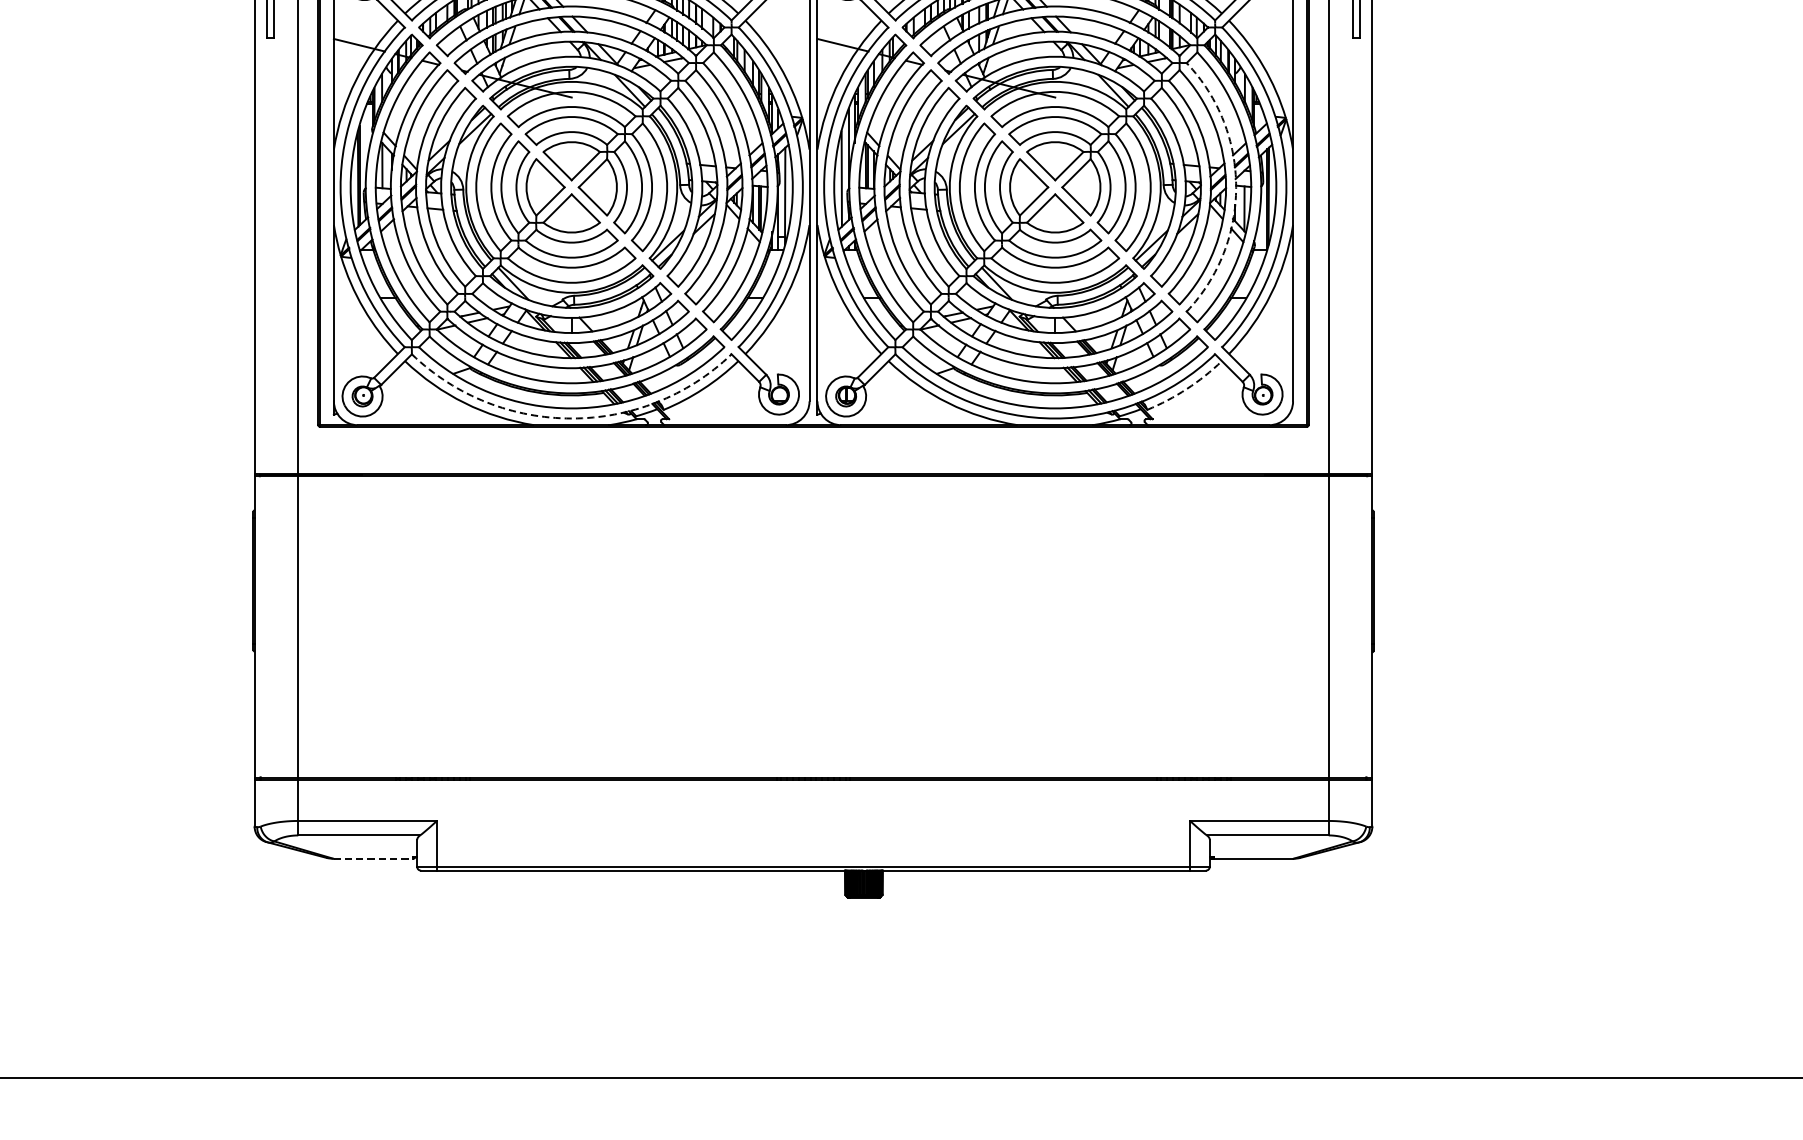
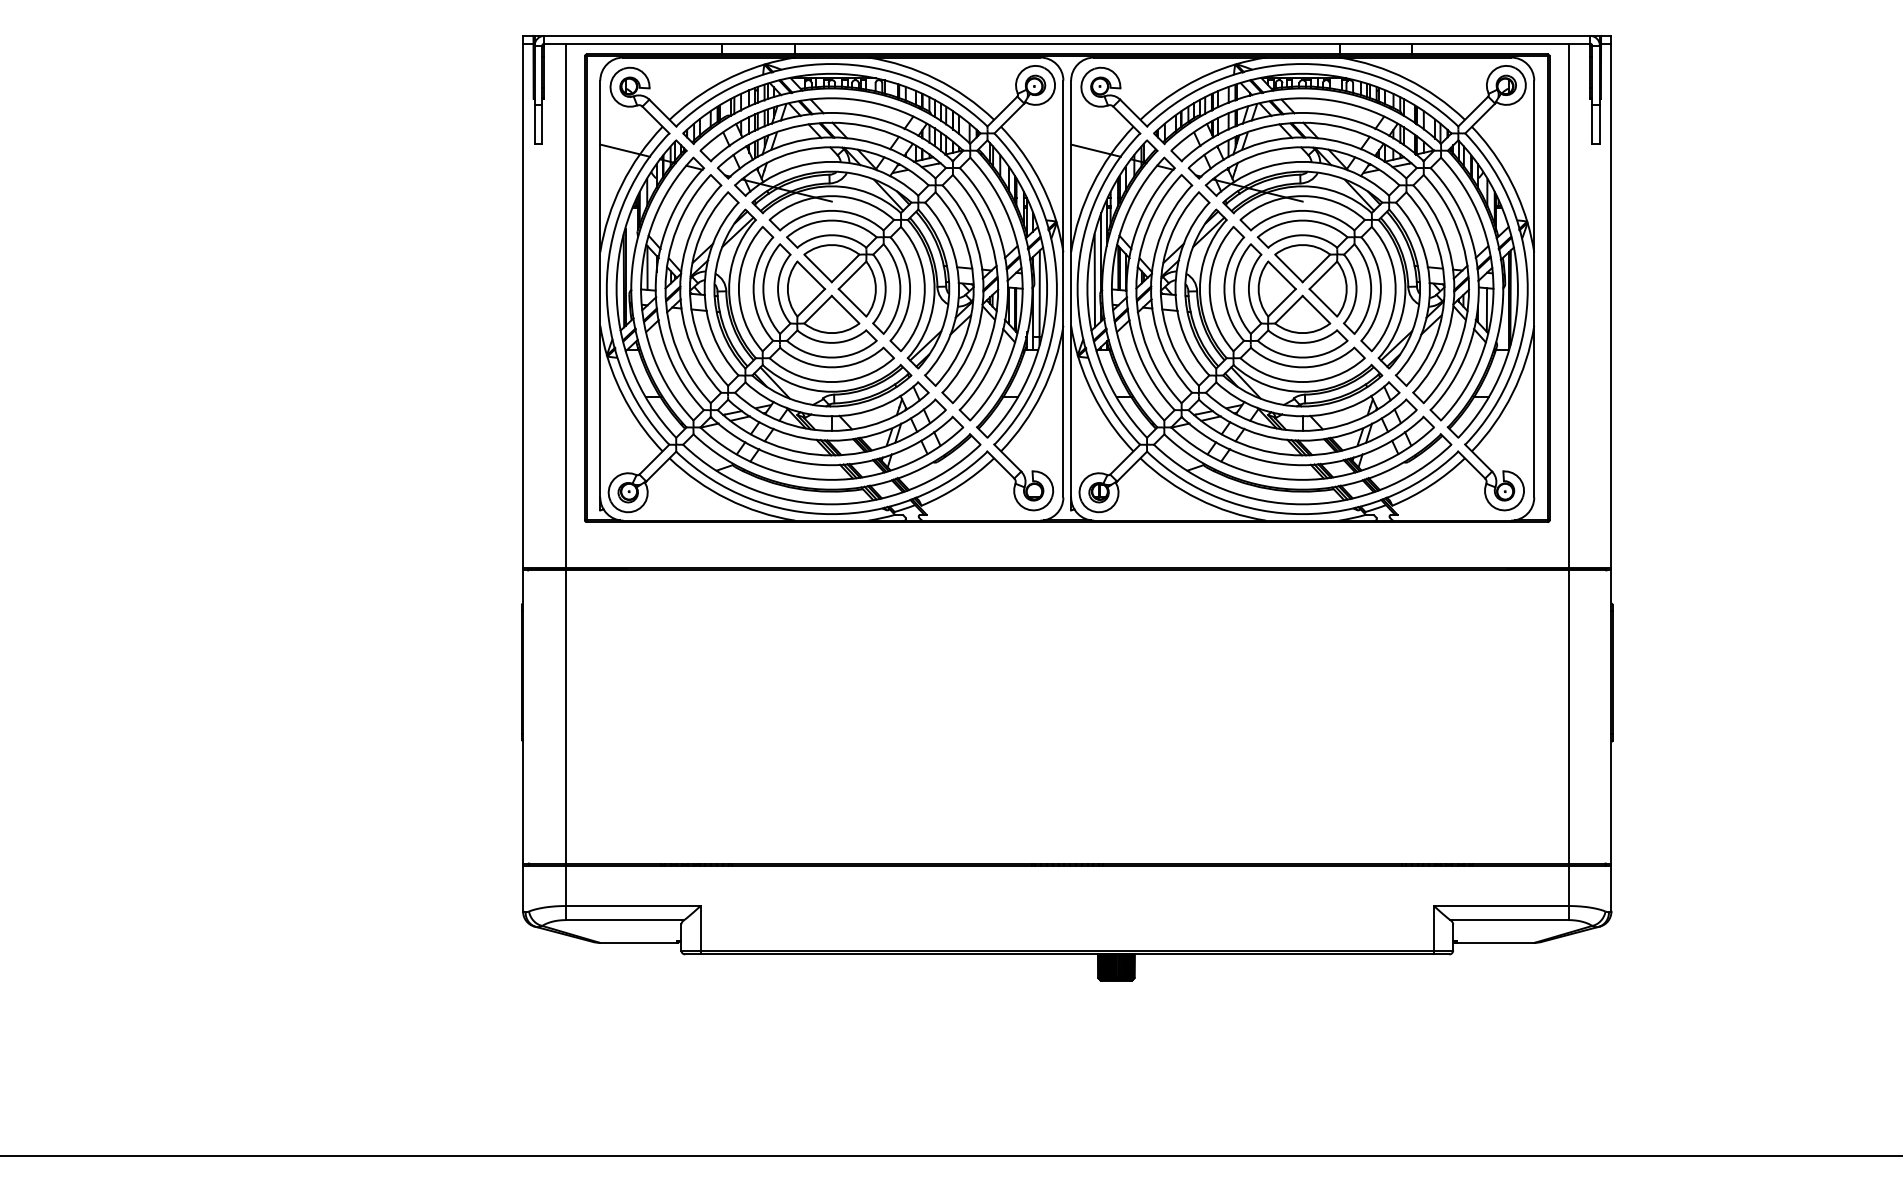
arc: (1235, 187) -> (1478, 289), dashed -> solid
arc: (1186, 389) -> (1430, 485), dashed -> solid
arc: (571, 418) -> (831, 514), dashed -> solid
line: (373, 858) -> (638, 942), dashed -> solid

